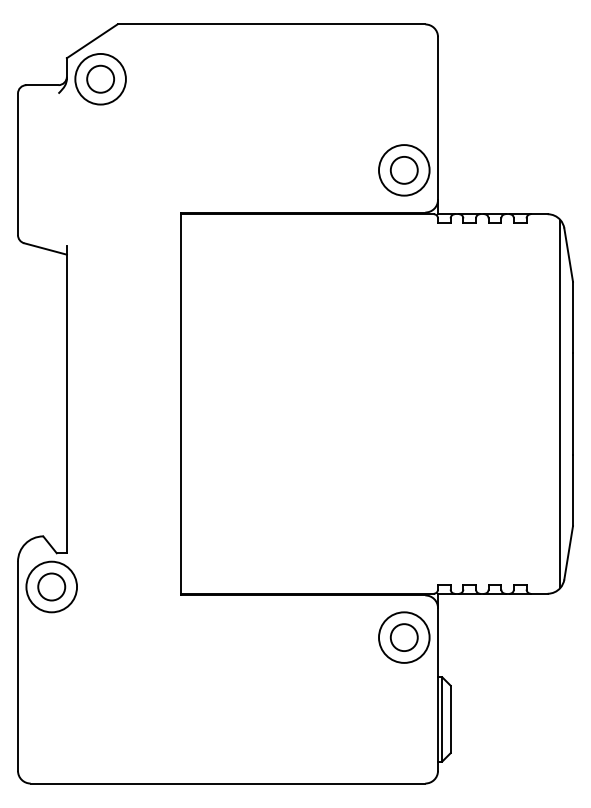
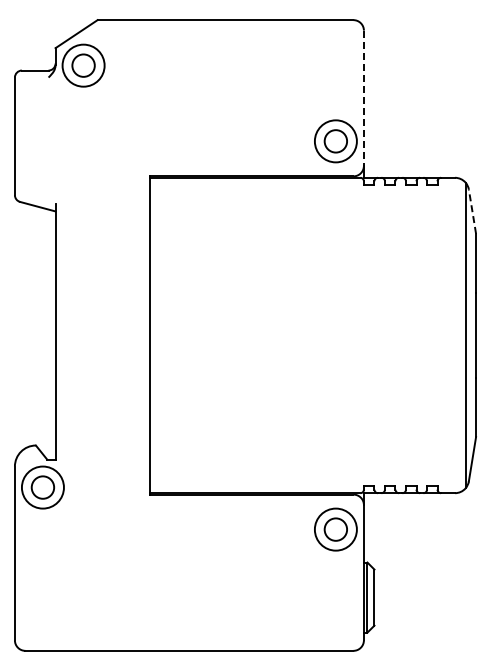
line: (437, 118) -> (363, 98), solid -> dashed
line: (568, 254) -> (472, 211), solid -> dashed

